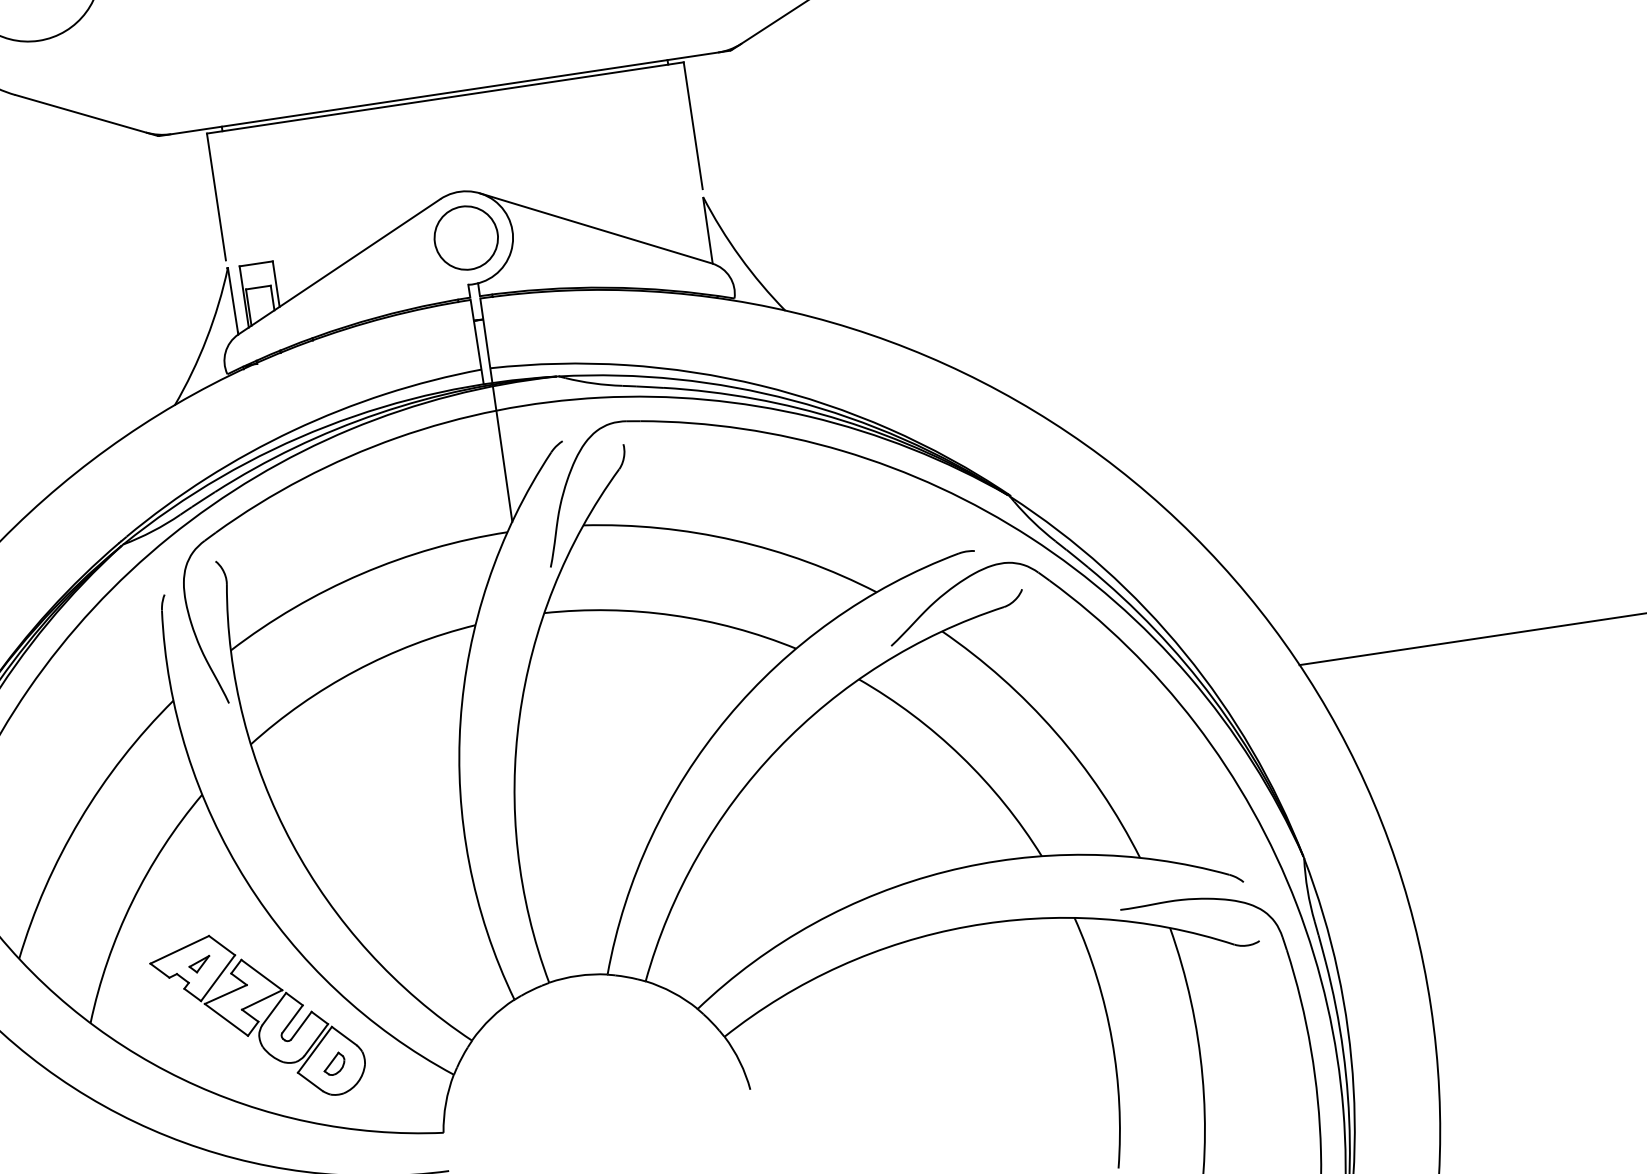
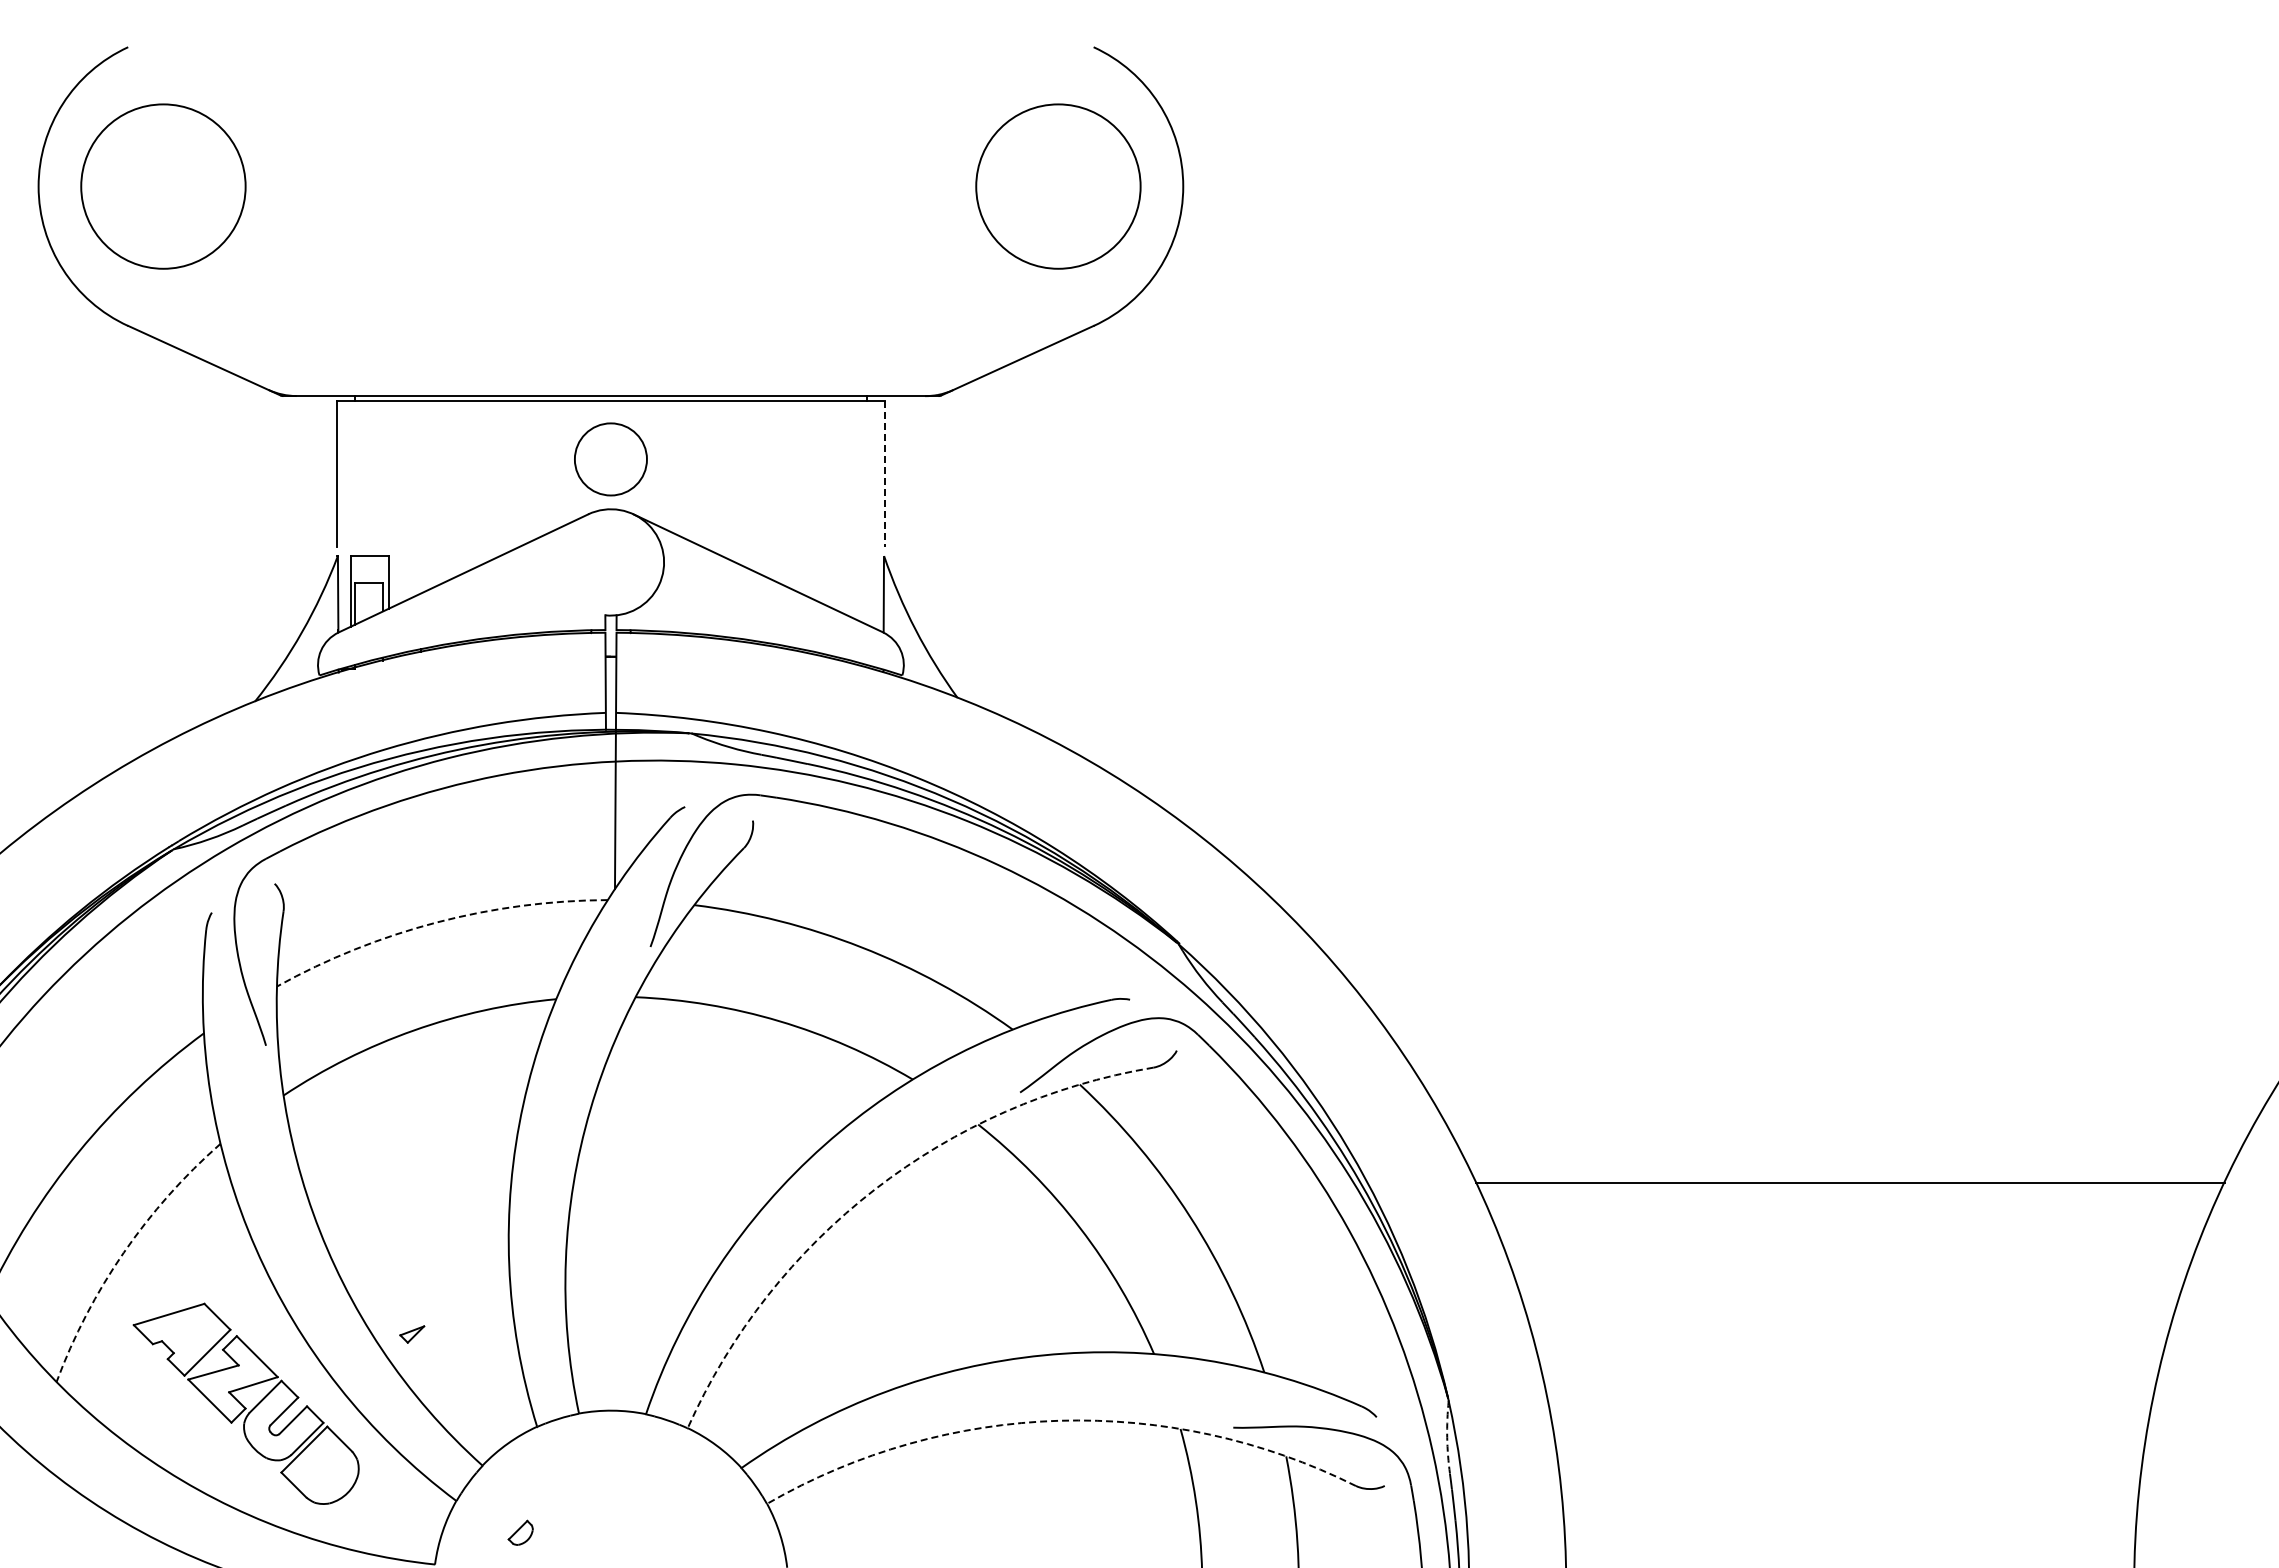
line: (692, 125) -> (884, 474), solid -> dashed
circle: (465, 238) -> (610, 459), moved
arc: (361, 574) -> (436, 922), solid -> dashed
arc: (778, 749) -> (875, 1189), solid -> dashed
arc: (1307, 890) -> (1447, 1437), solid -> dashed
arc: (131, 901) -> (123, 1252), solid -> dashed
arc: (968, 926) -> (1059, 1420), solid -> dashed
part: (200, 964) -> (412, 1334), moved
part: (334, 1063) -> (520, 1532), moved

